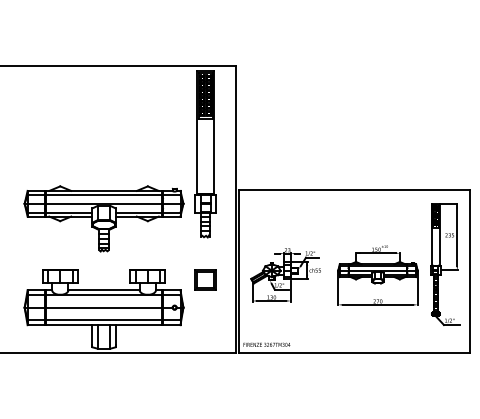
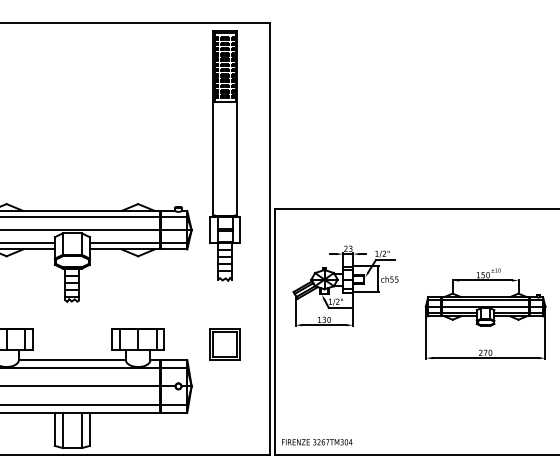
part: (285, 275) -> (345, 286), moved
part: (377, 275) -> (484, 313), moved

